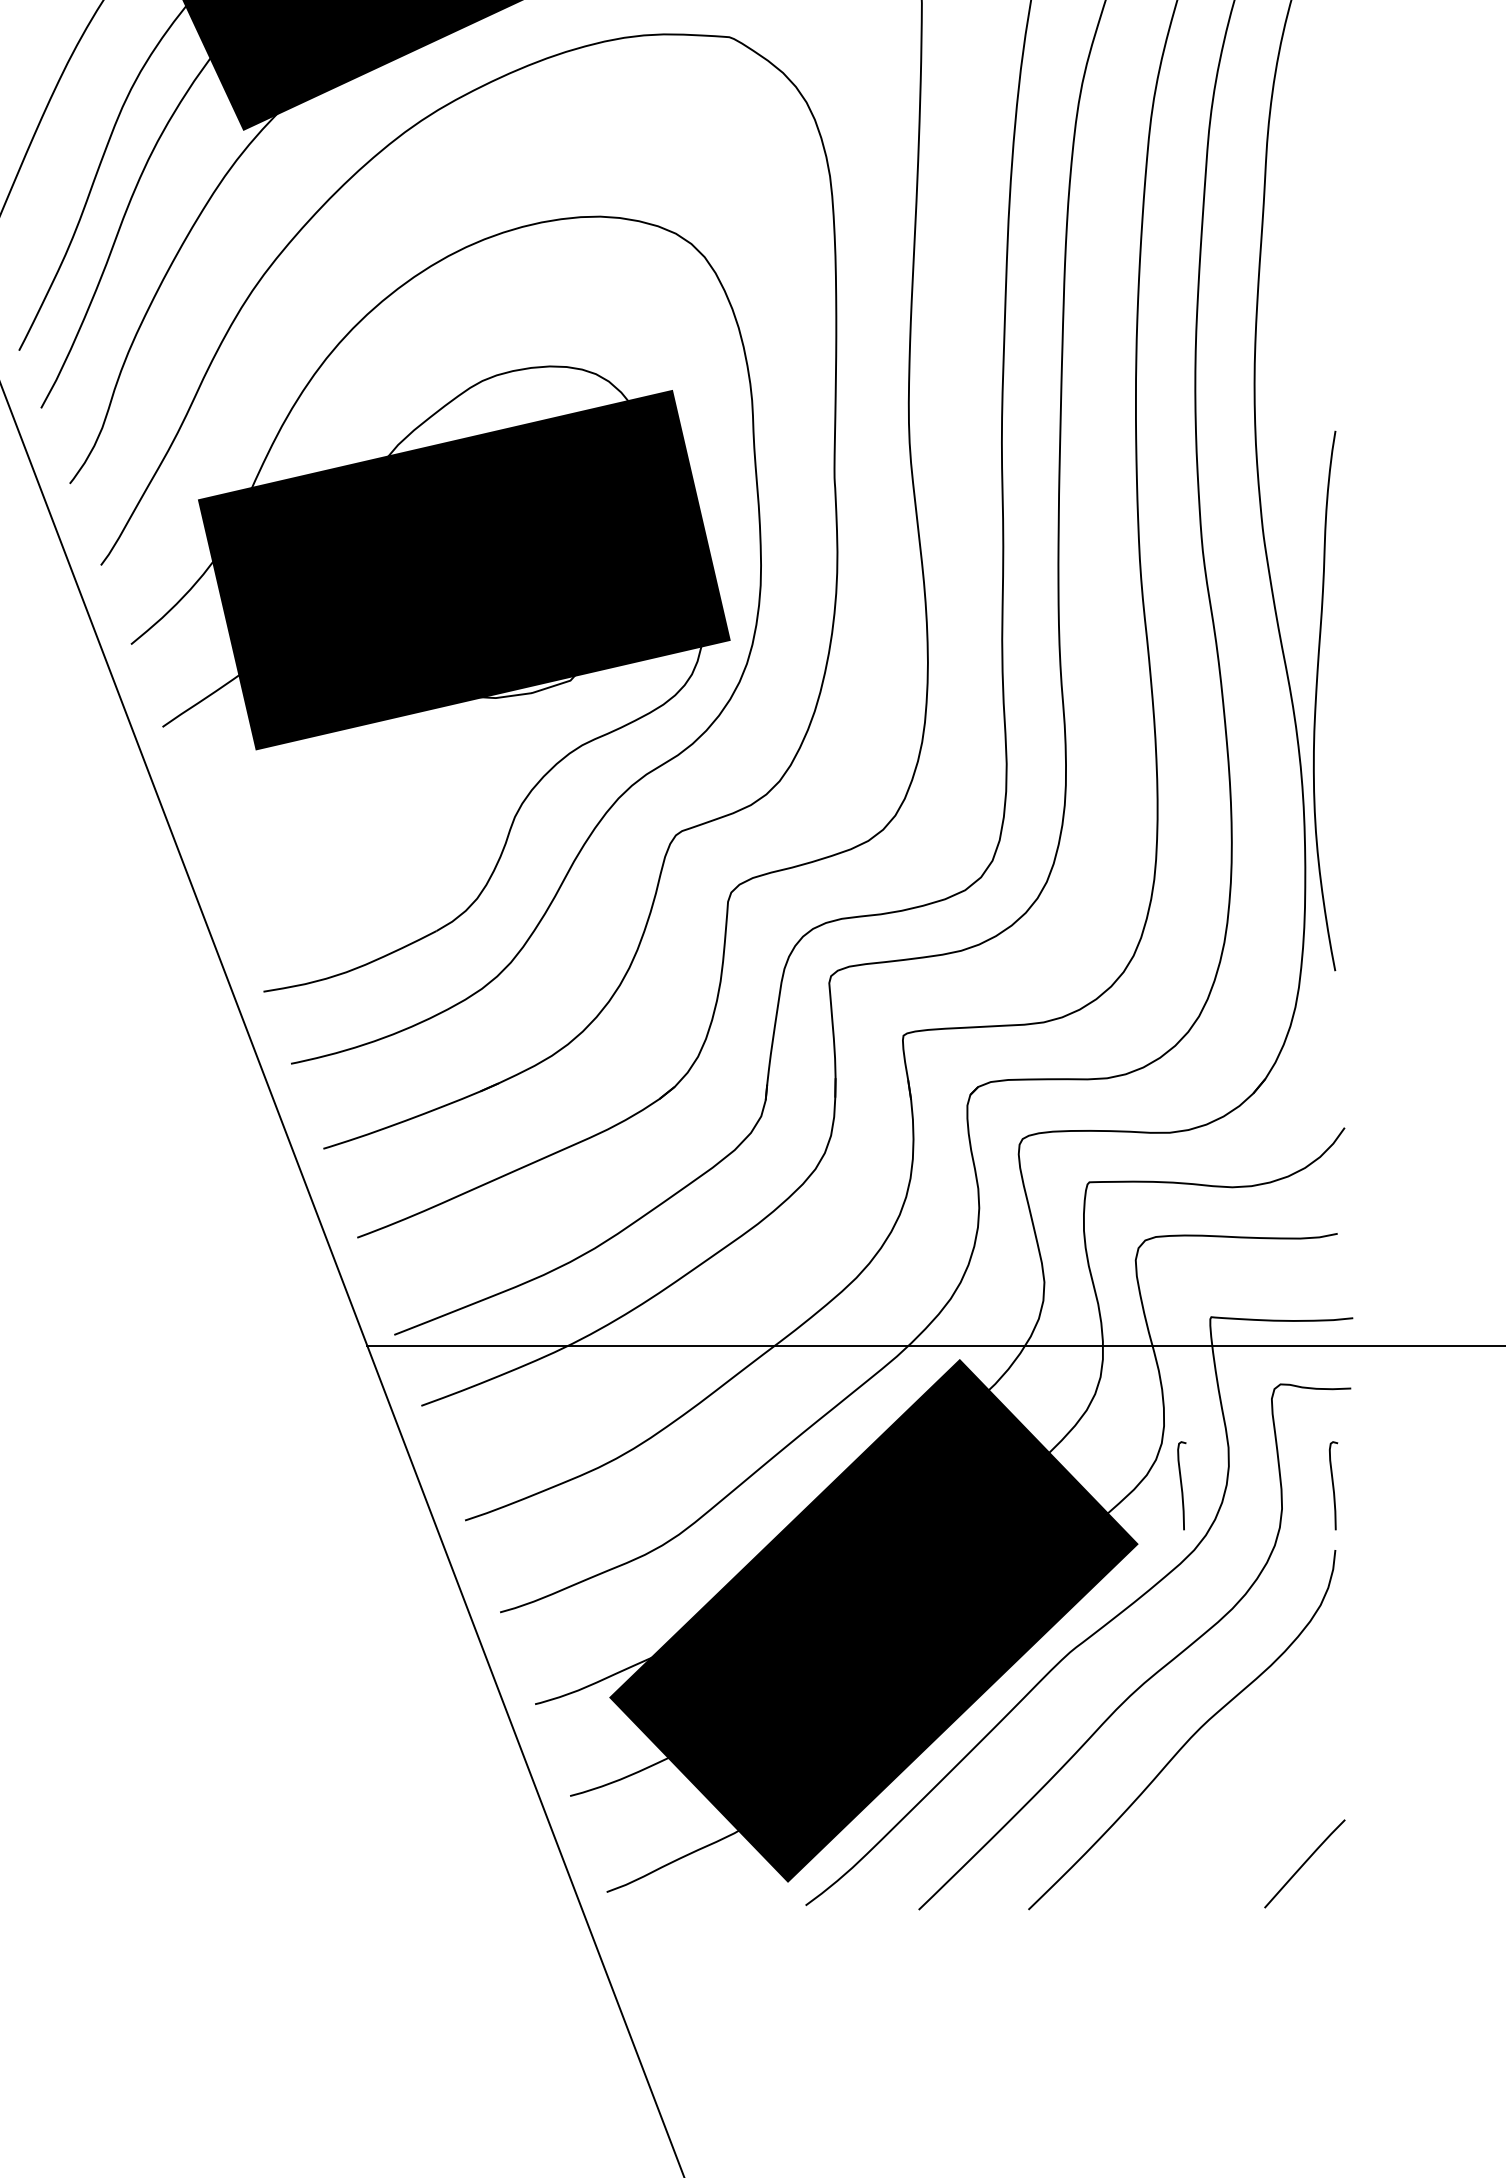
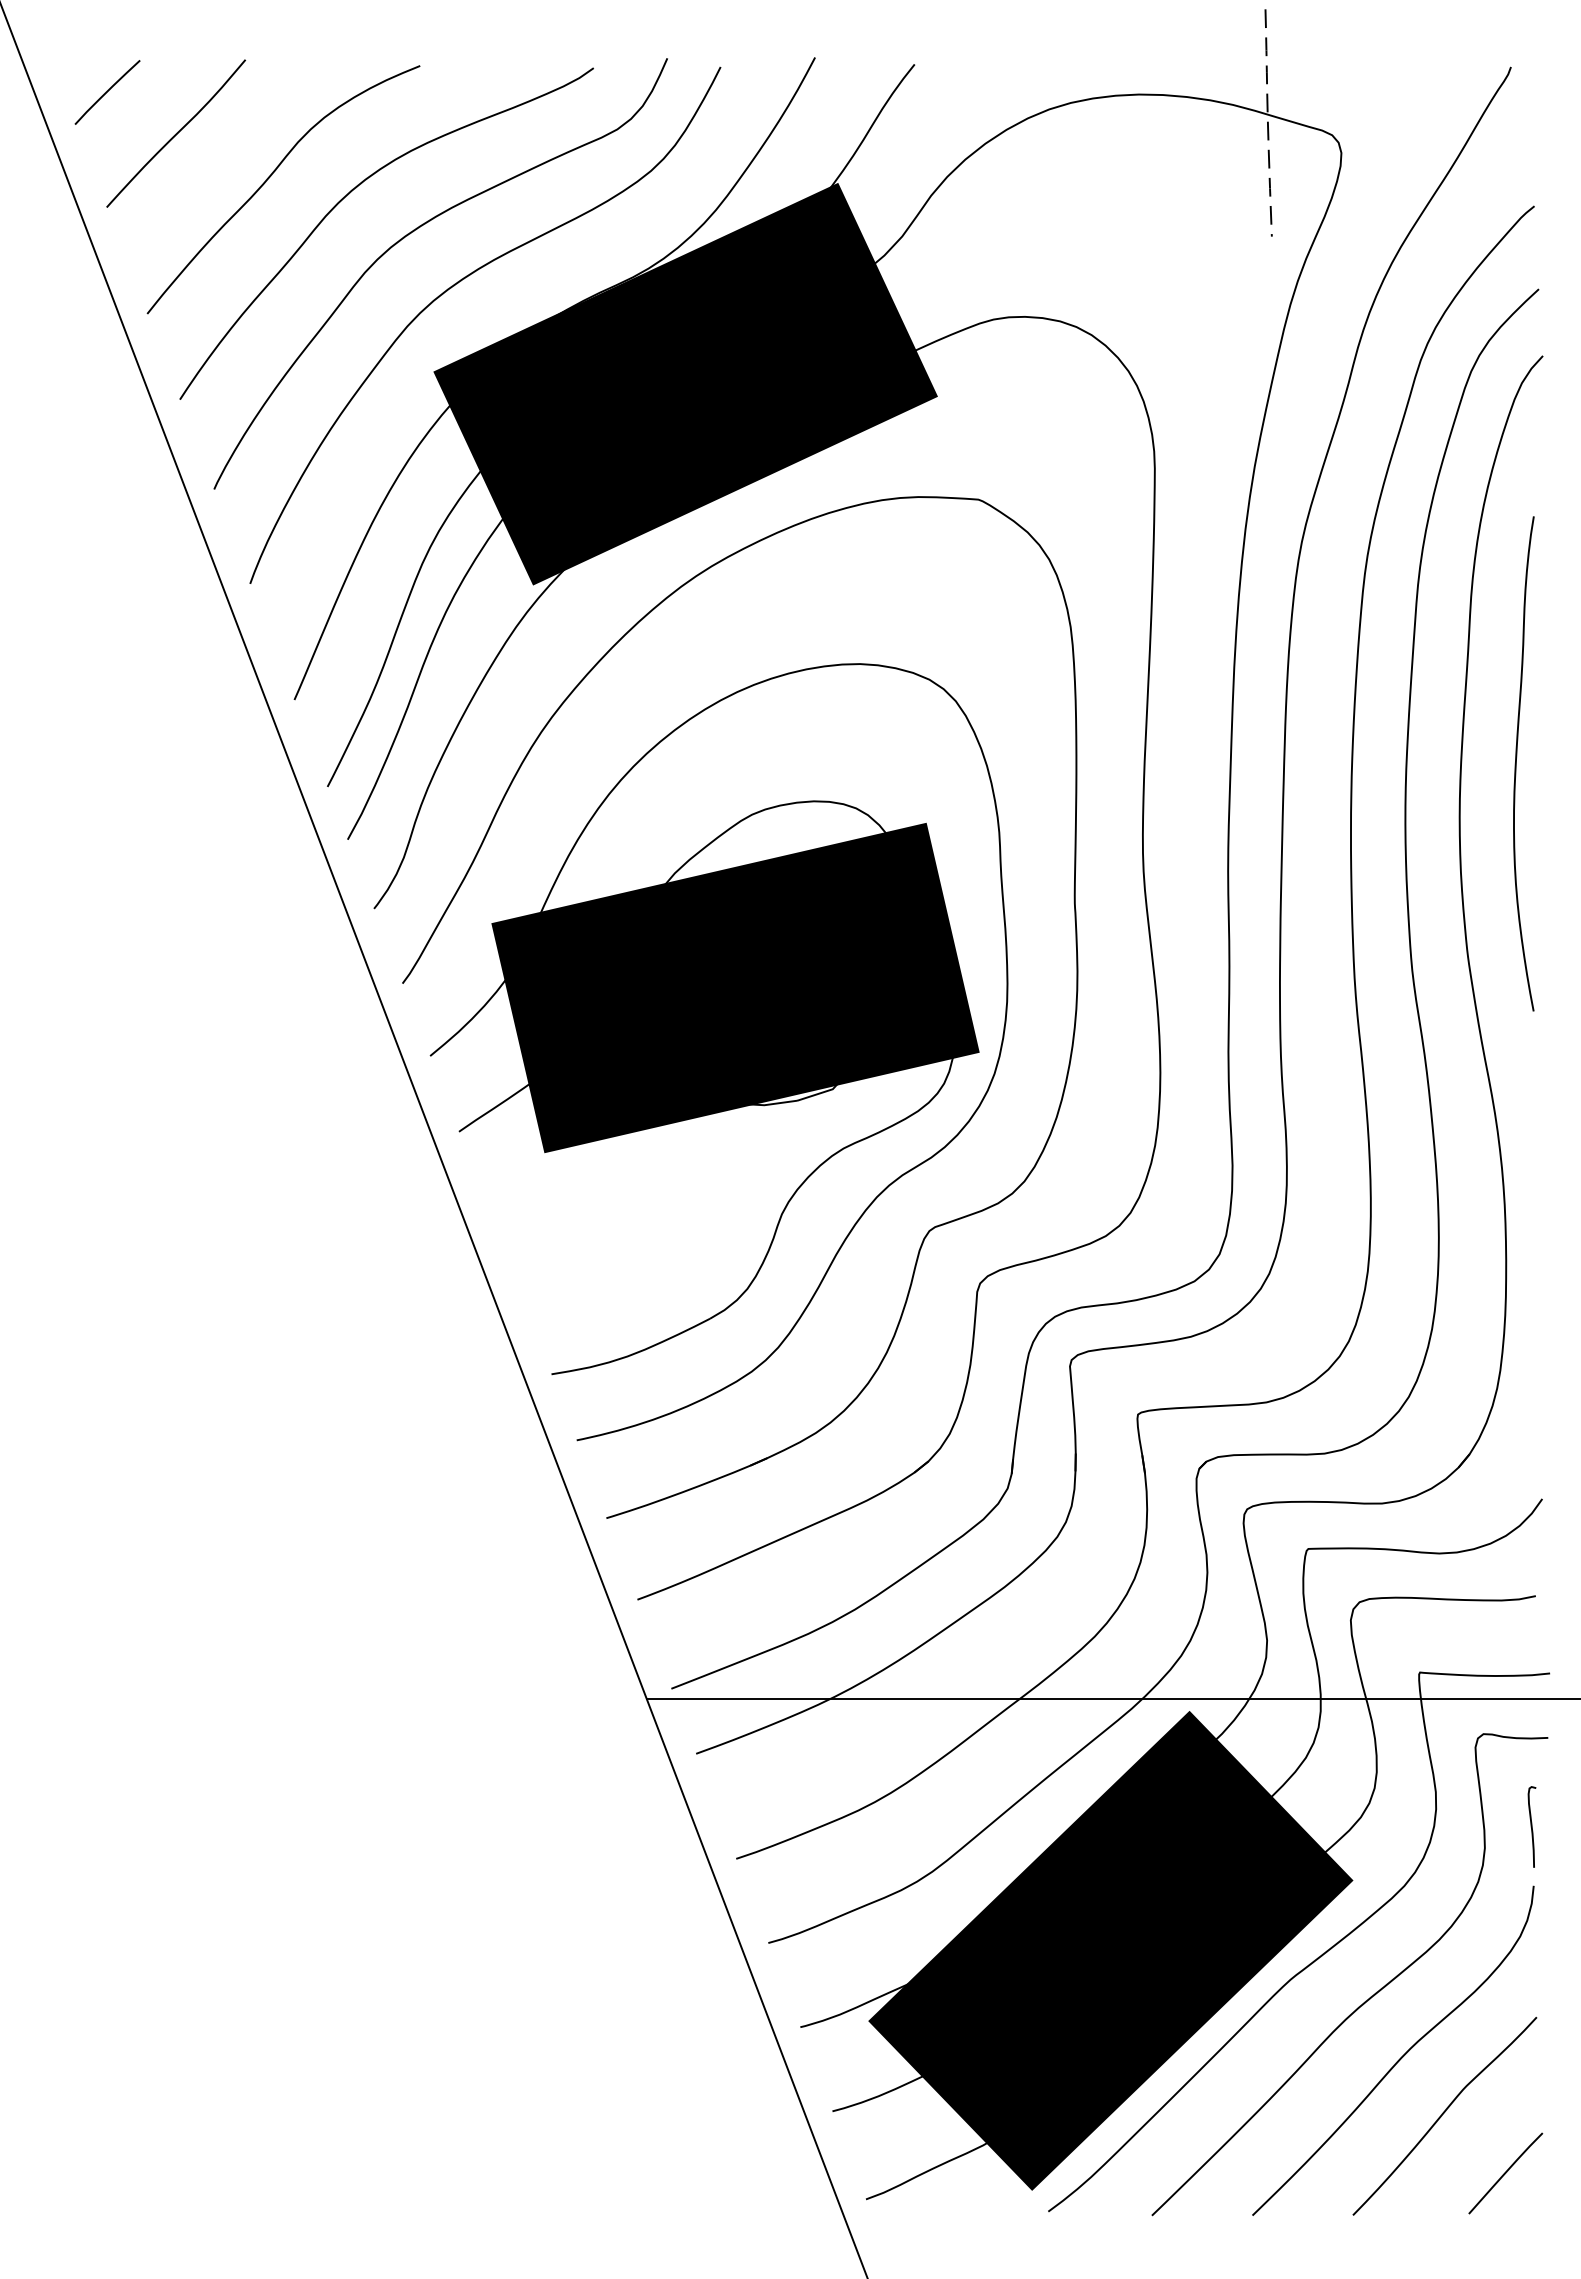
curve: (1316, 700) -> (1516, 763), moved
curve: (1181, 1485) -> (1392, 1826), removed
curve: (1236, 1799) -> (1443, 2114), added

